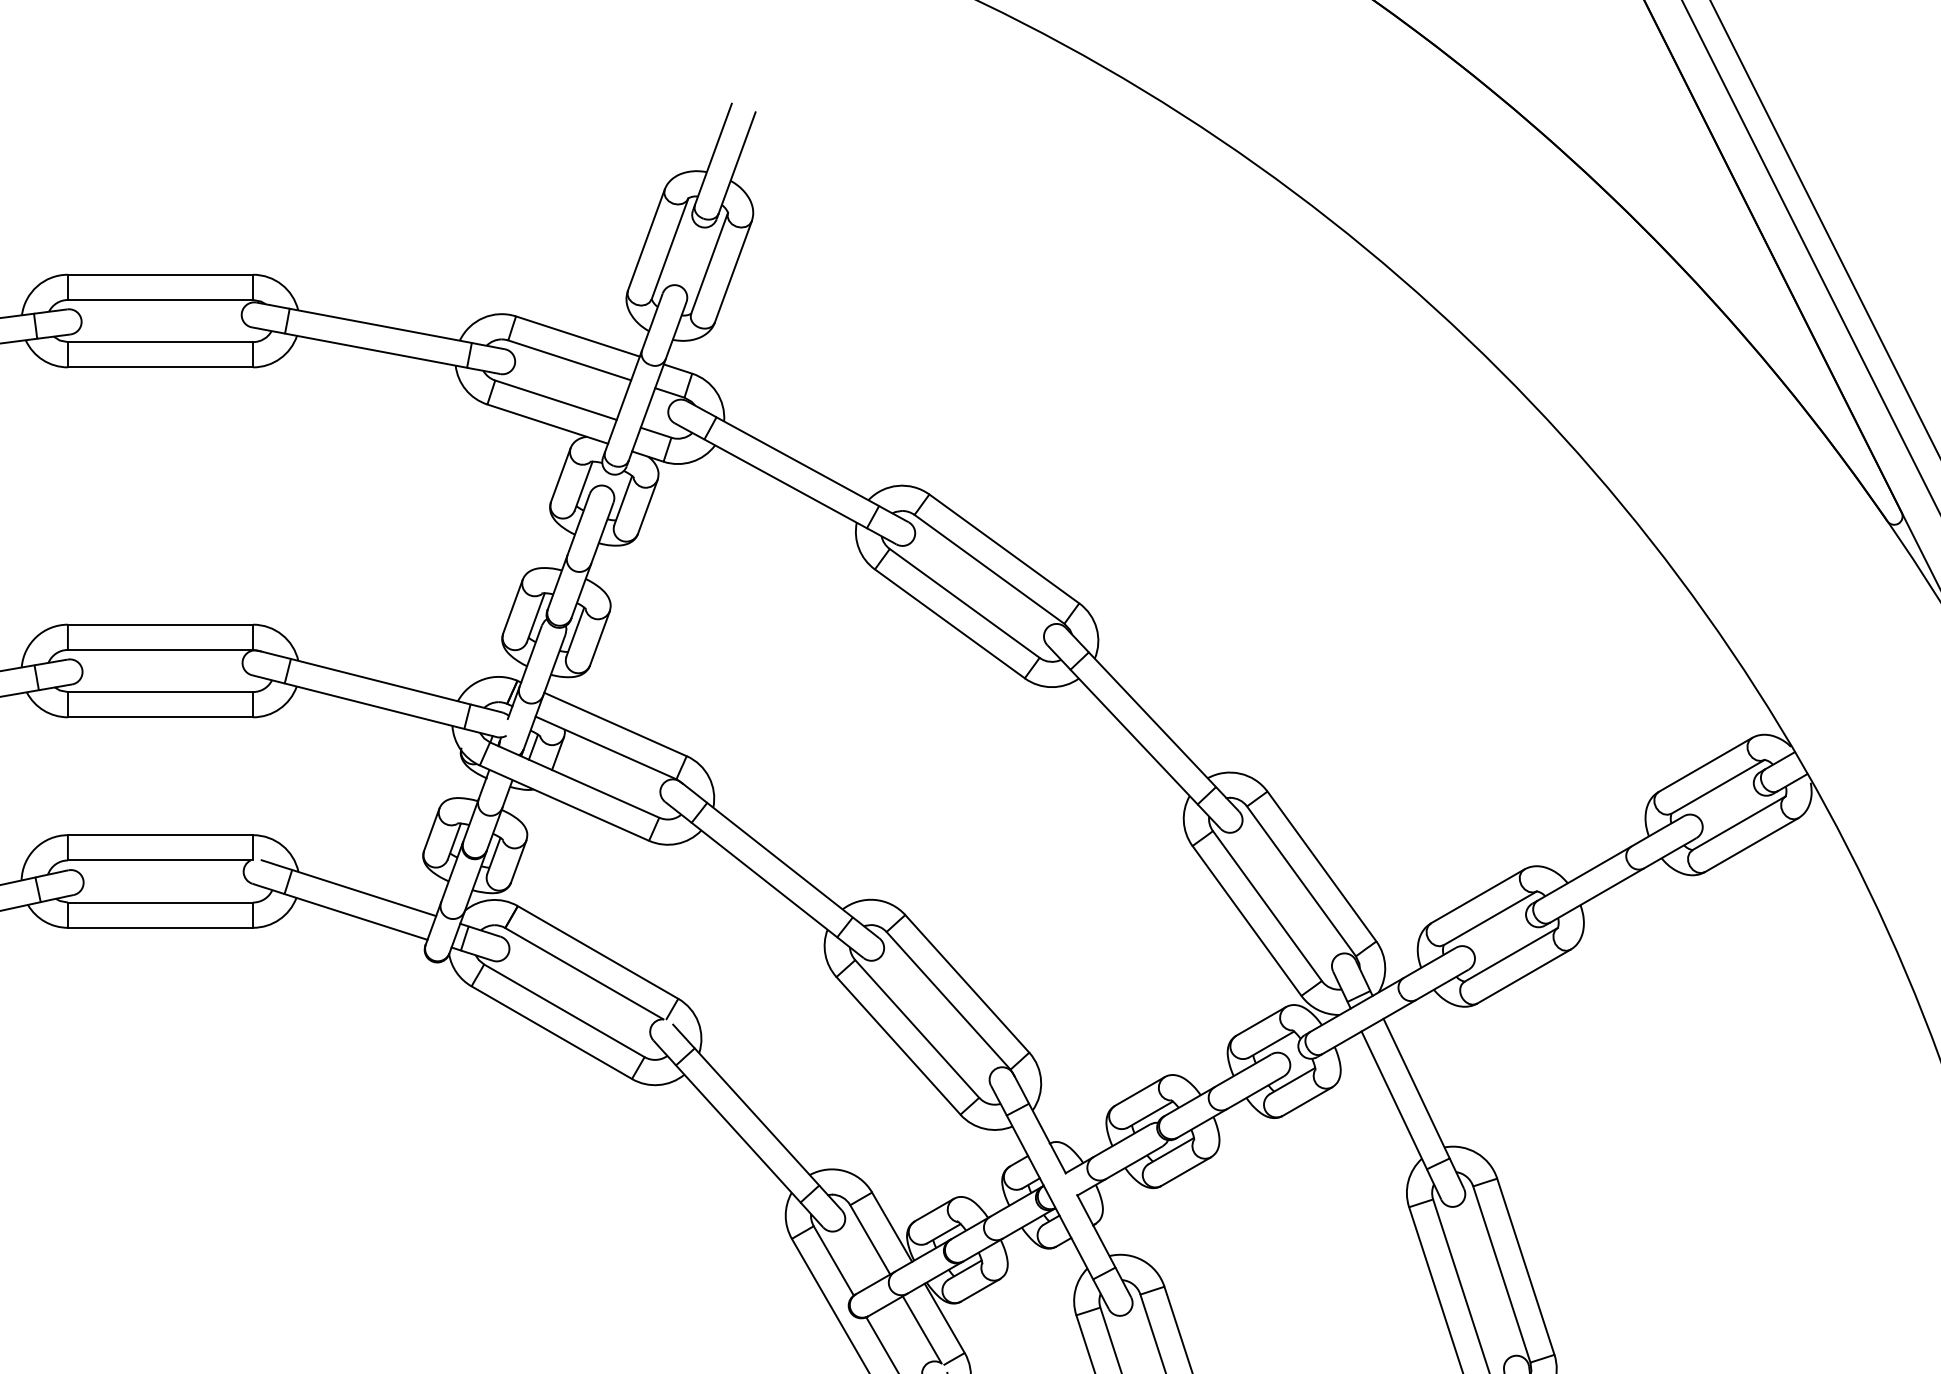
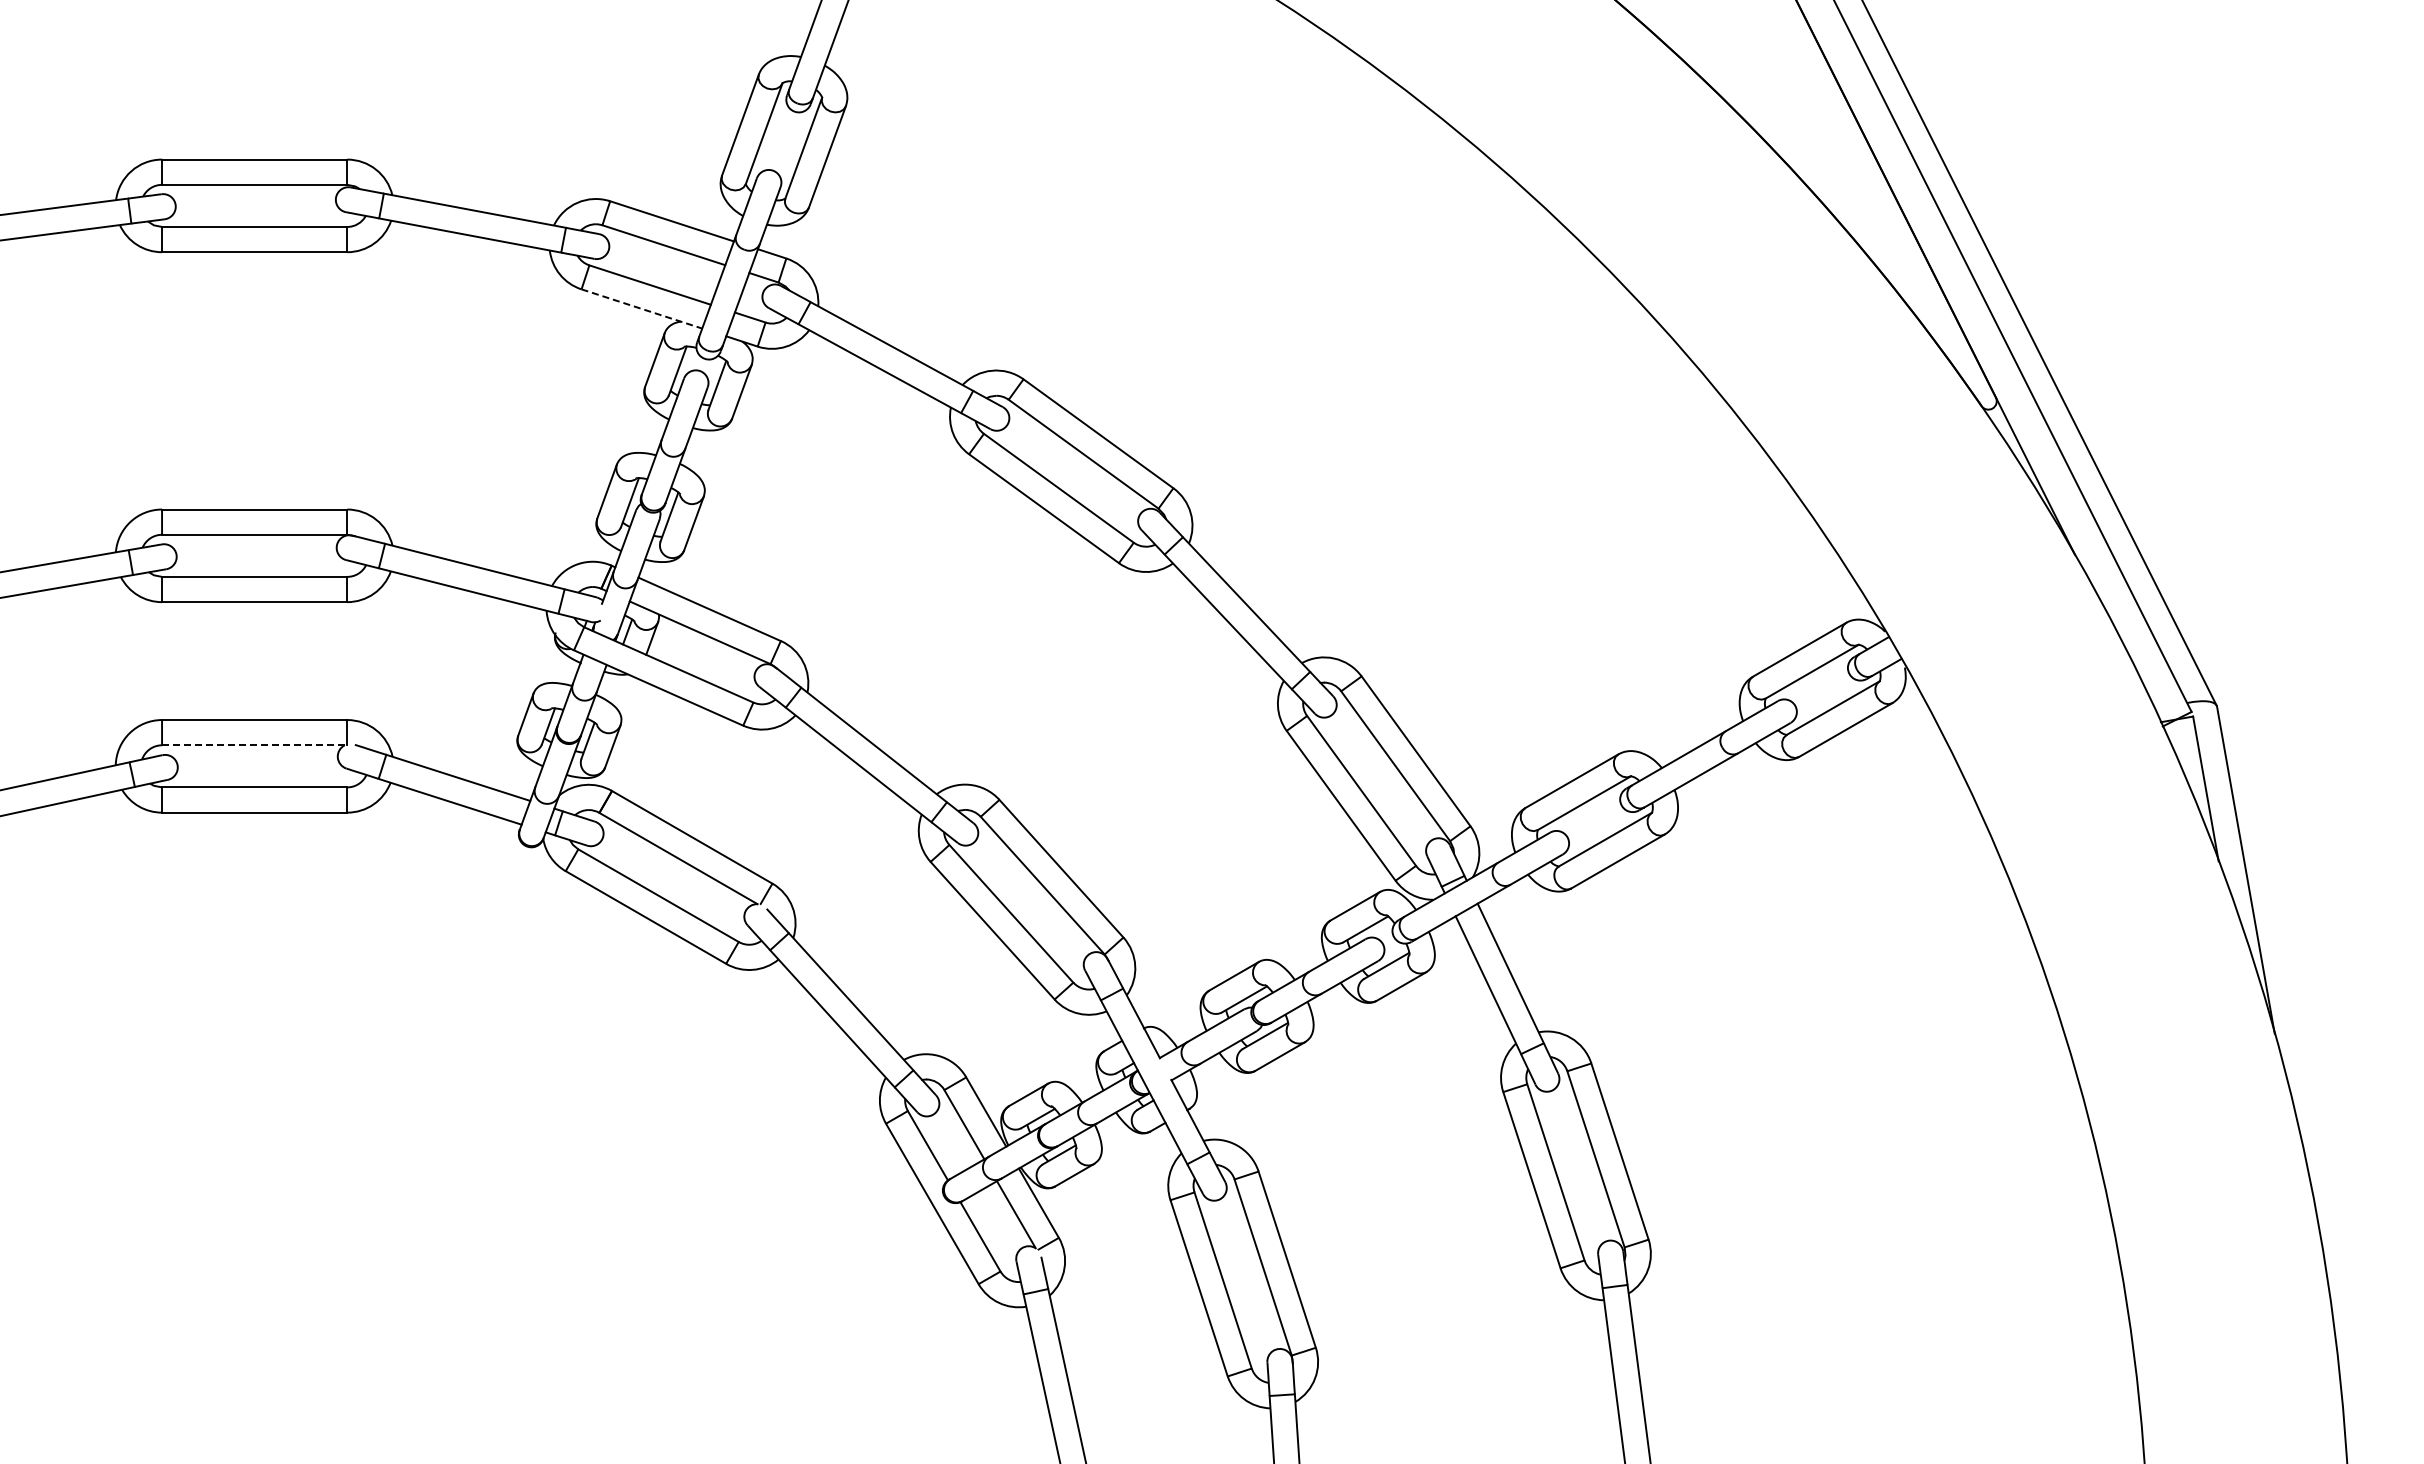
line: (548, 424) -> (642, 309), solid -> dashed
line: (159, 860) -> (253, 745), solid -> dashed

